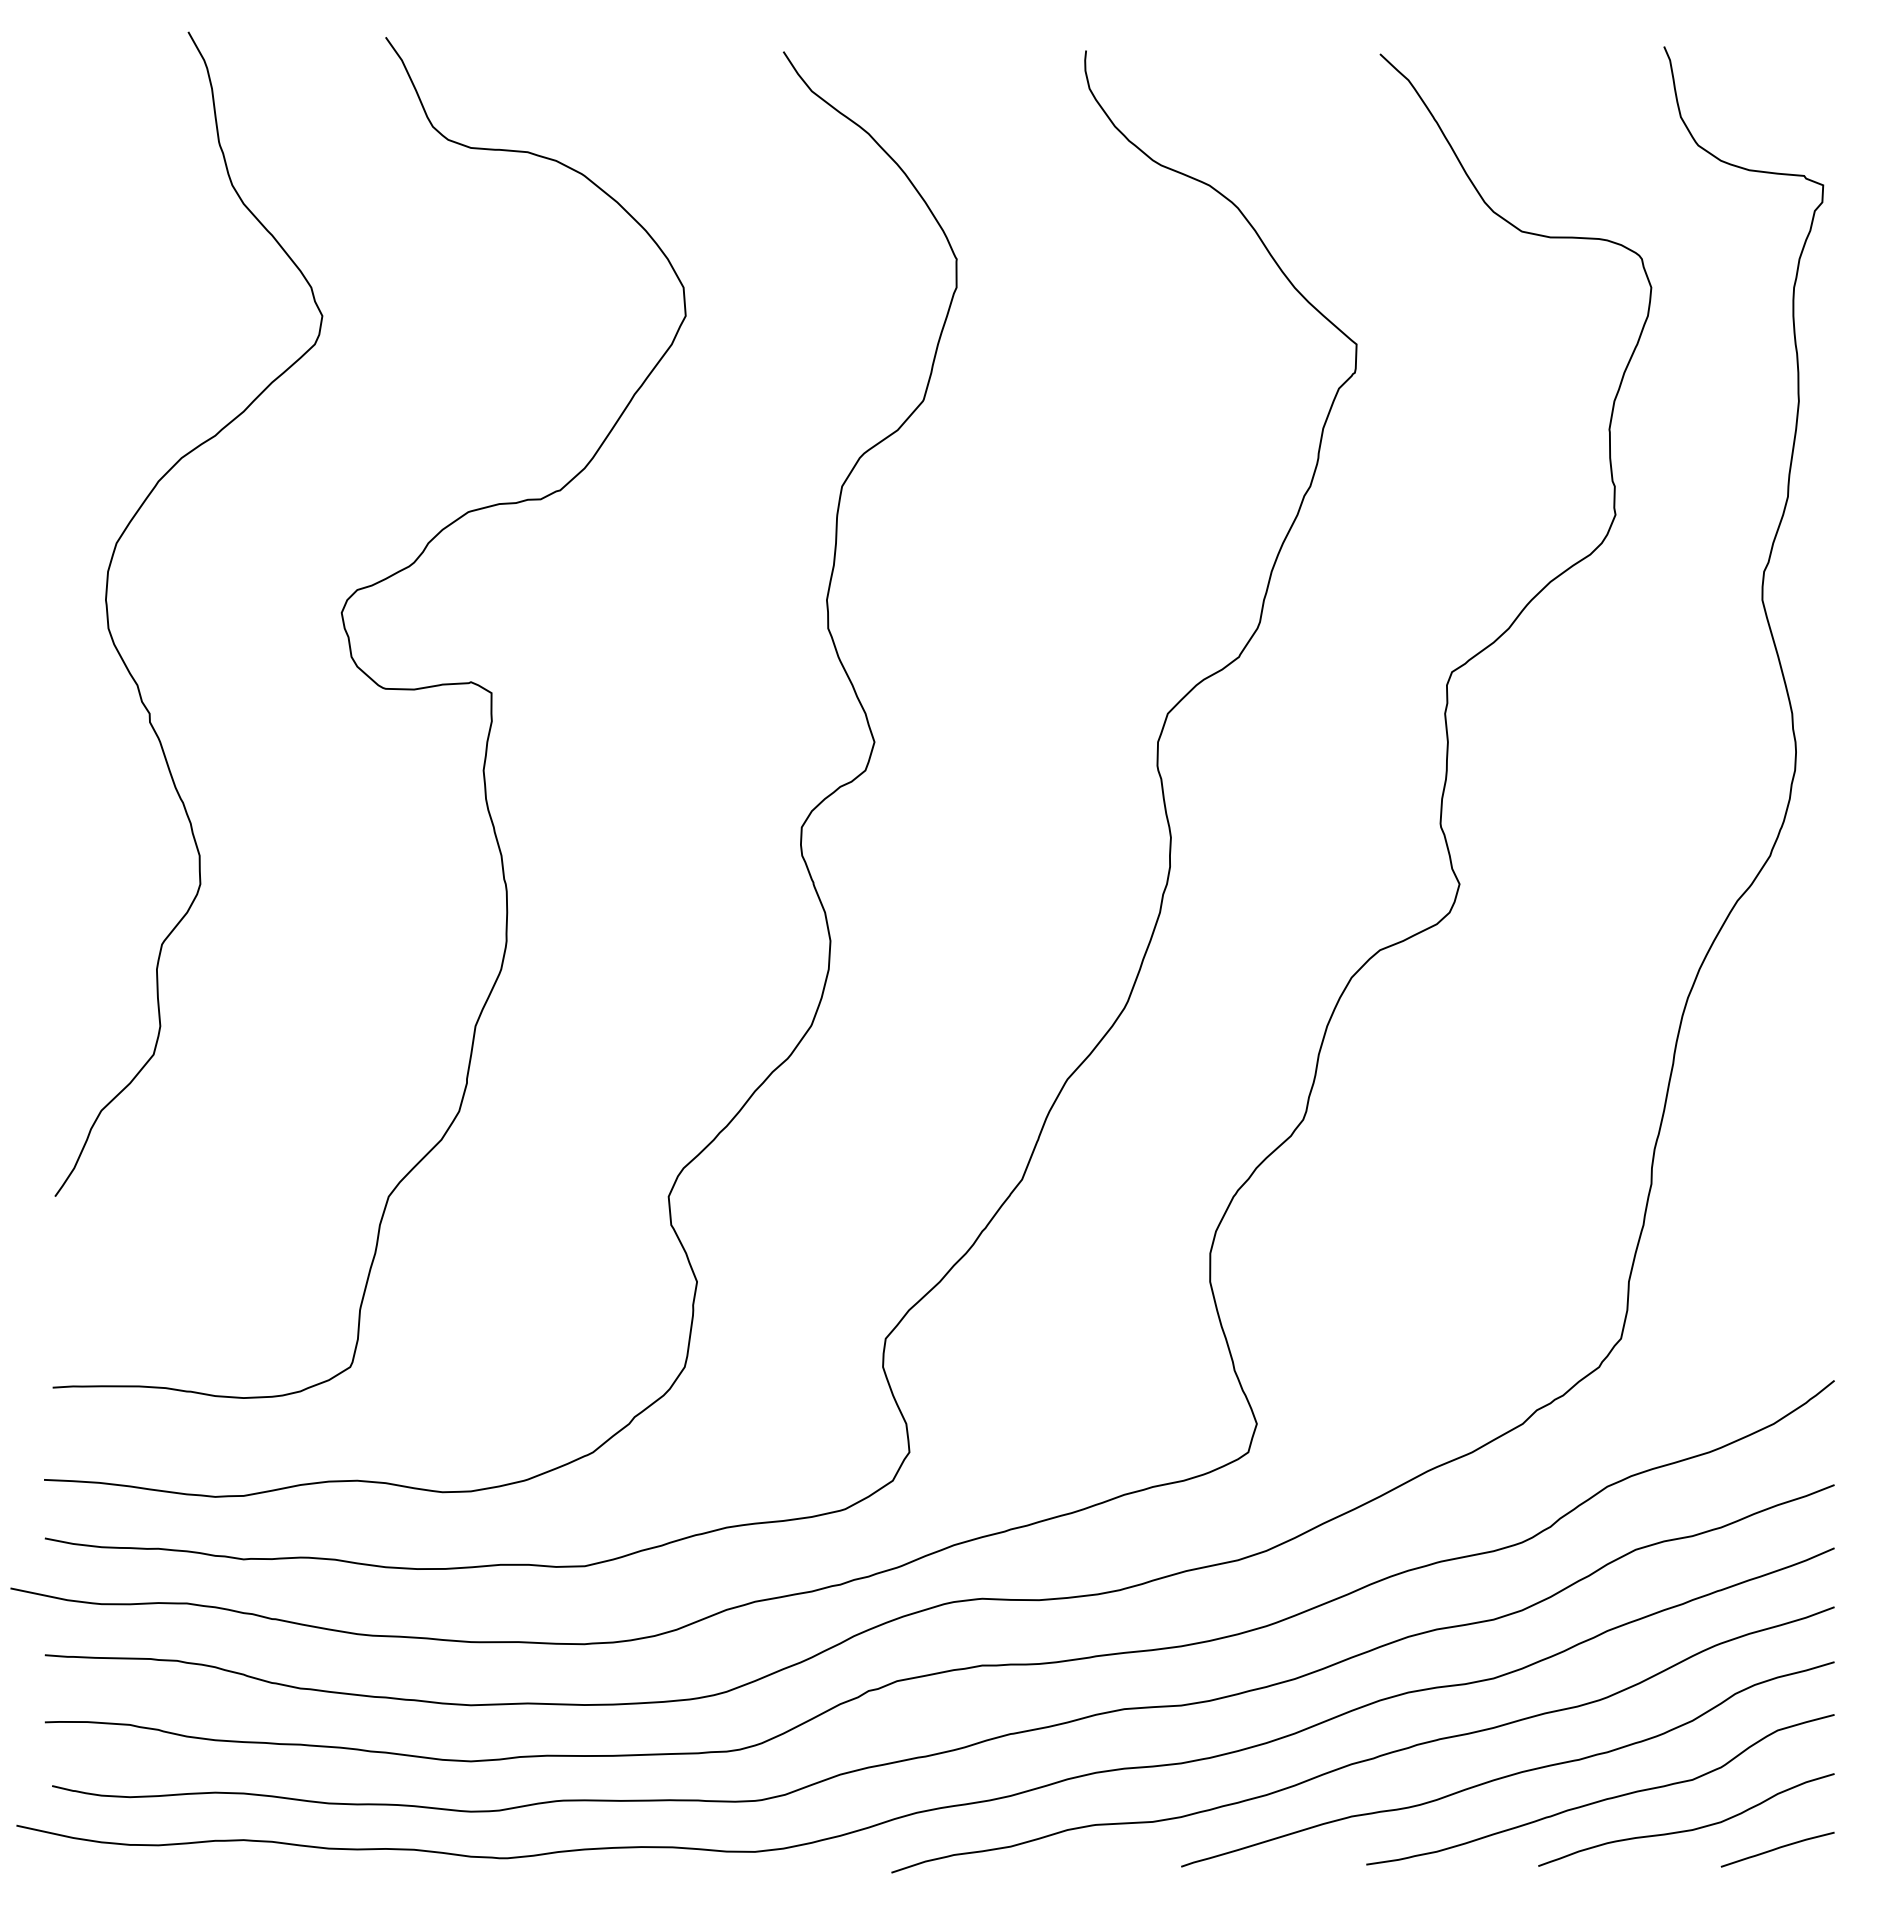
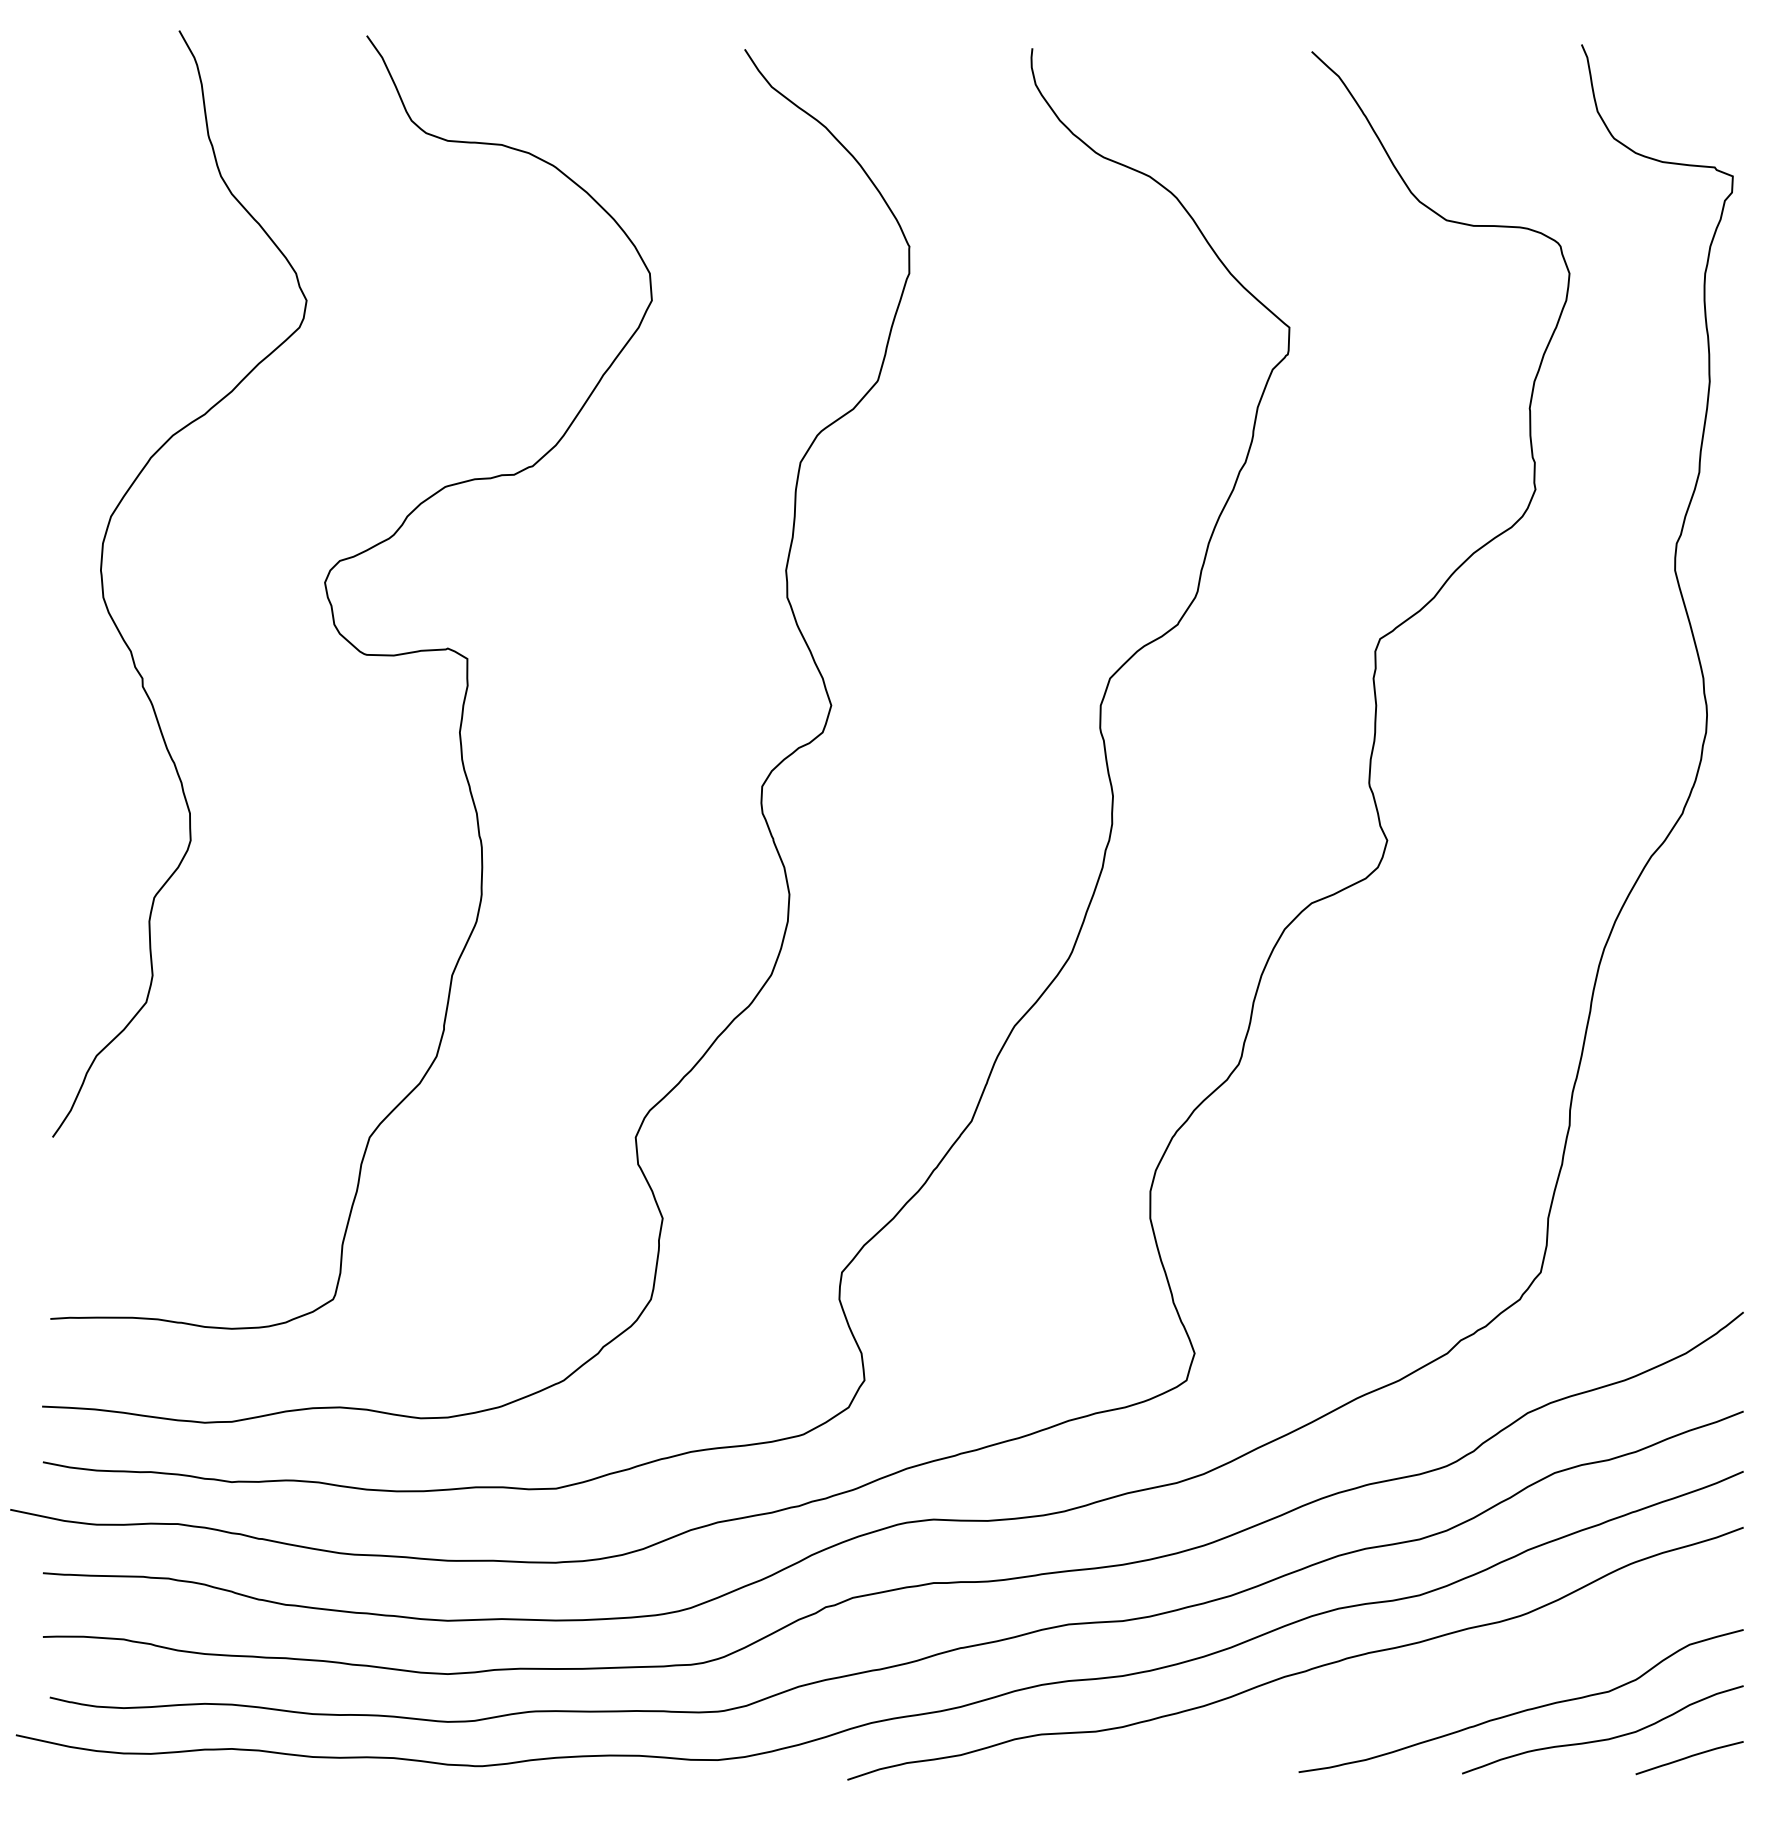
curve: (1509, 1774) -> (1434, 1686), removed

